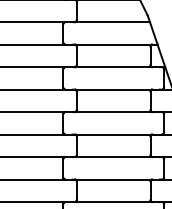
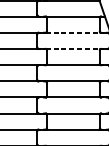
line: (113, 67) -> (73, 33), solid -> dashed
line: (113, 89) -> (73, 48), solid -> dashed

